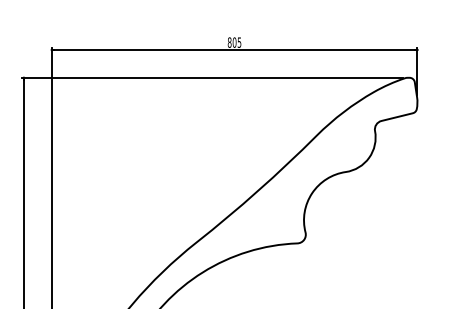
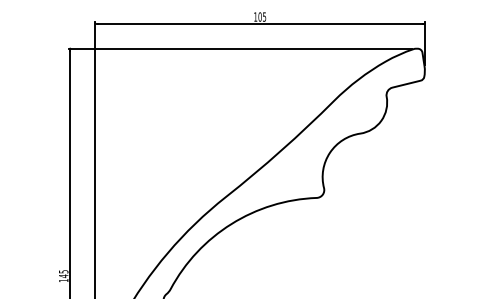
text: (229, 42) -> (255, 16), 805 -> 105

